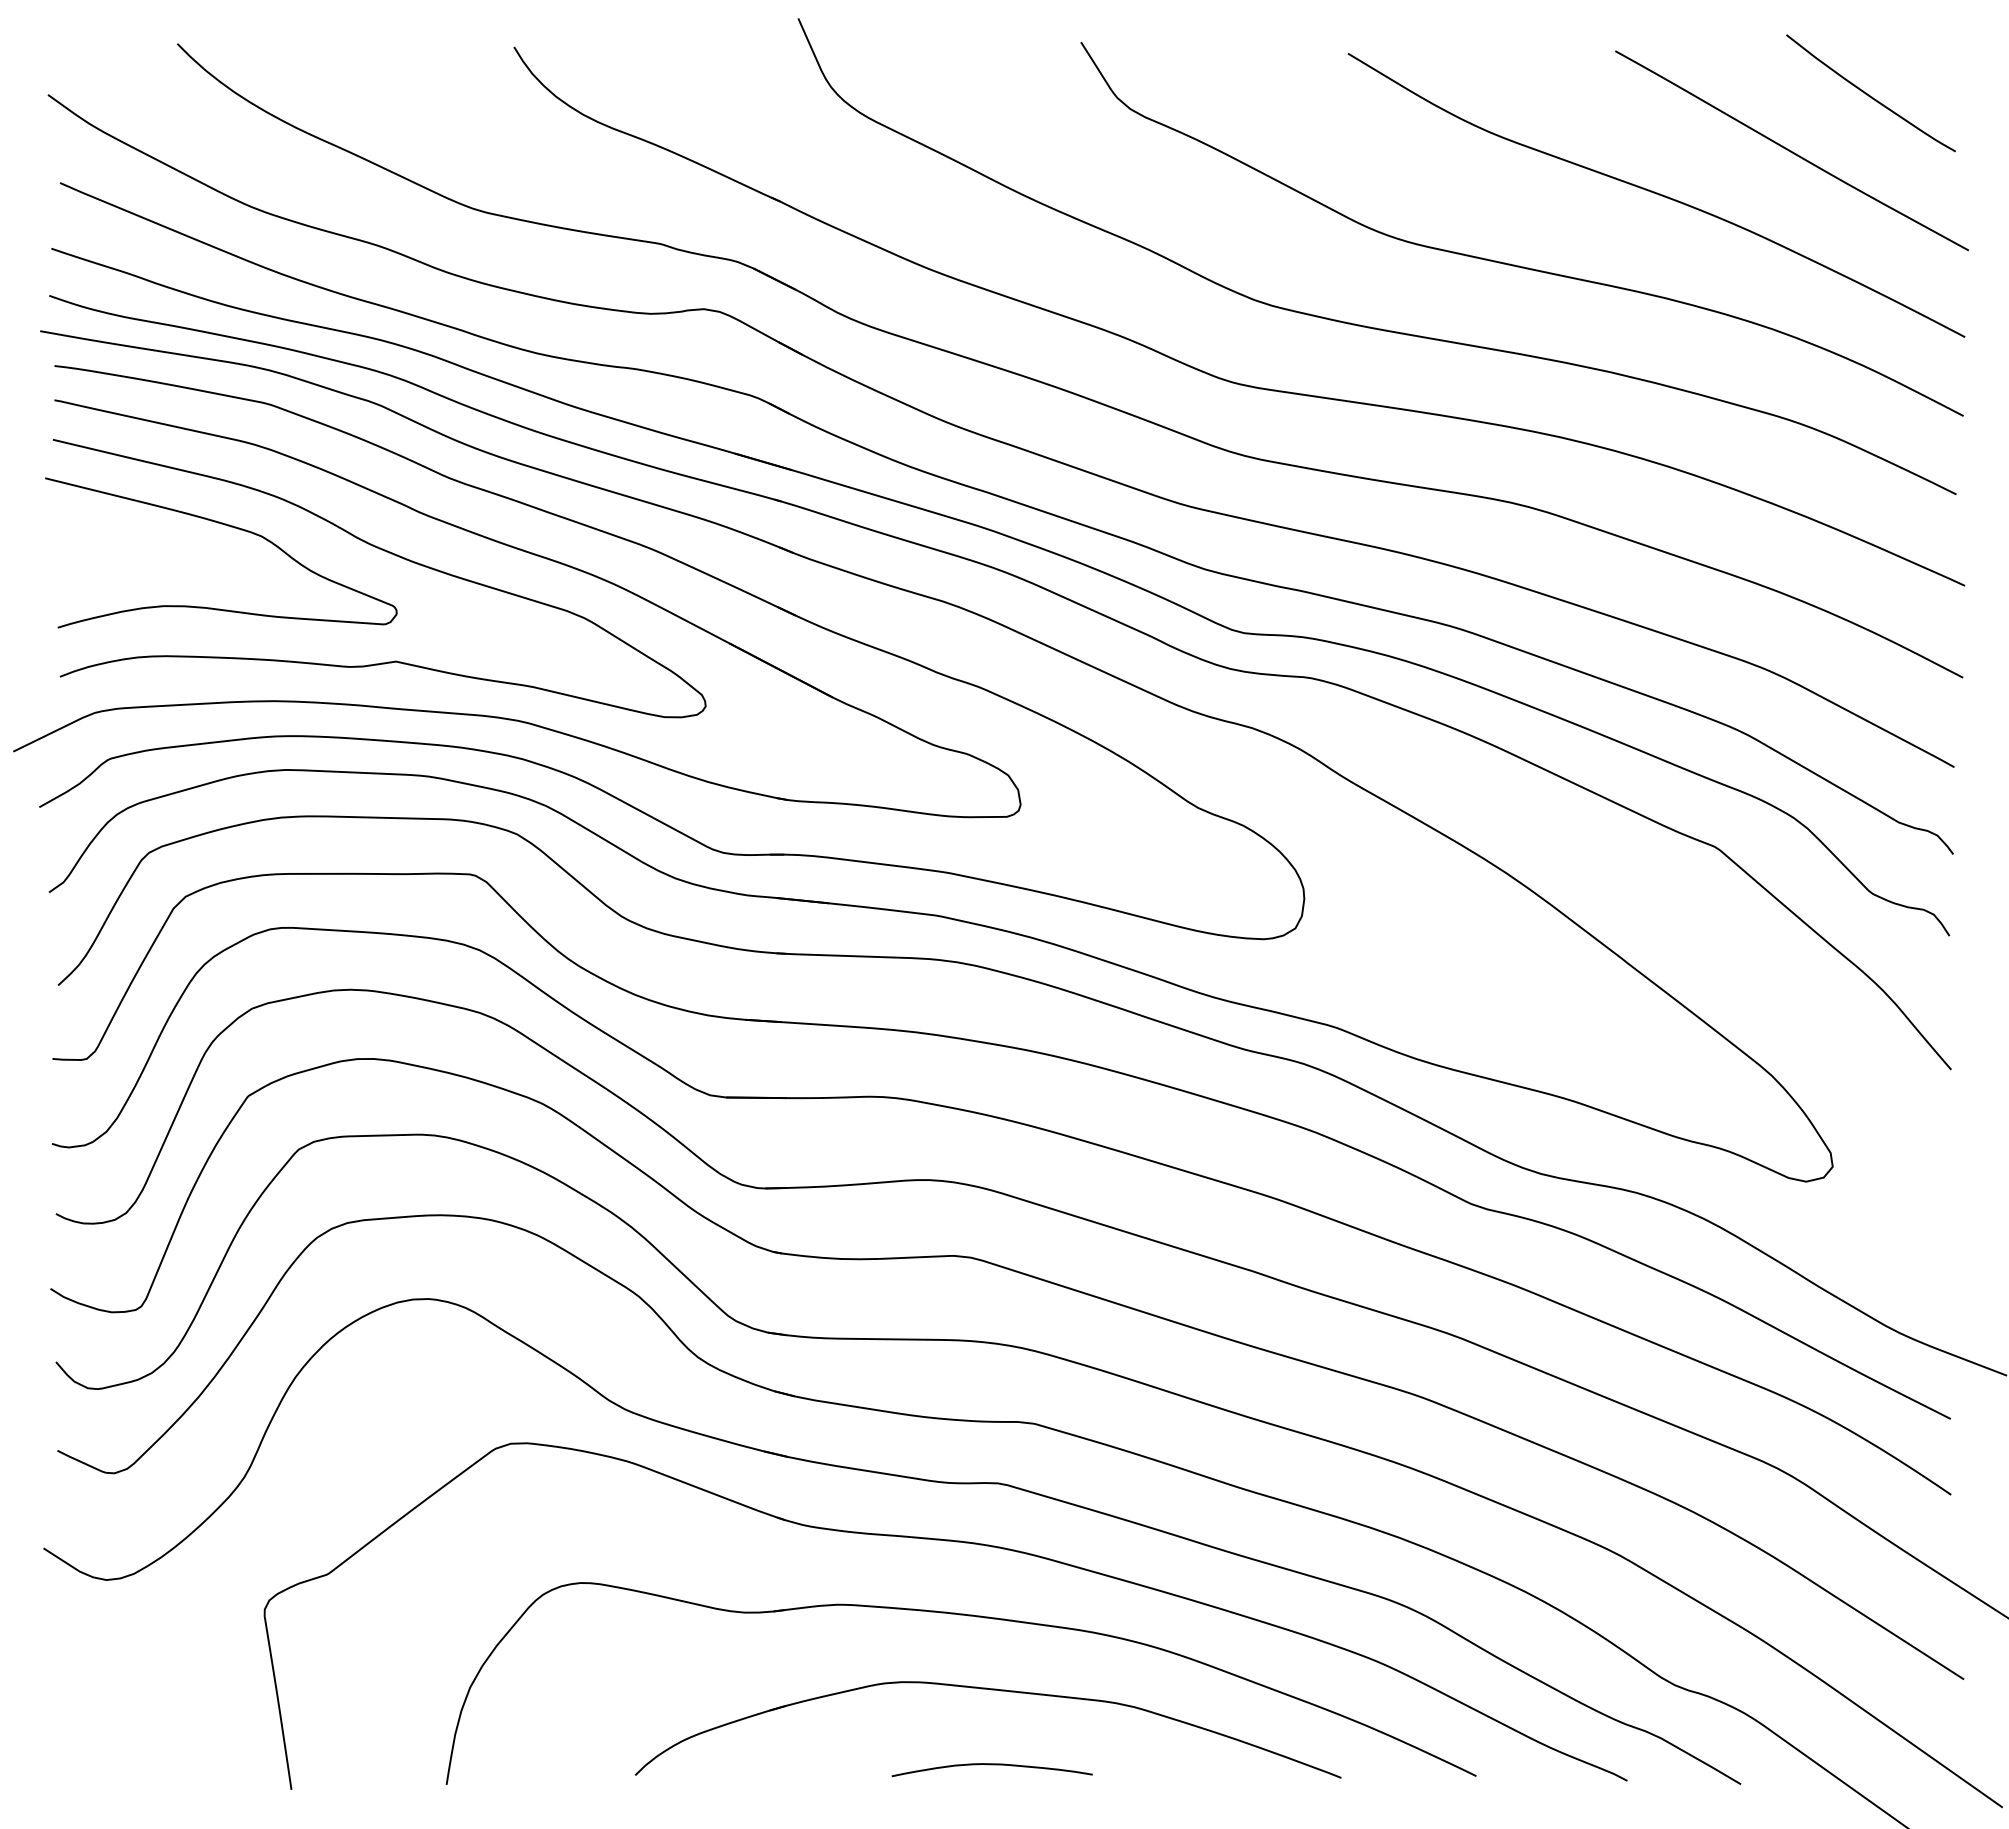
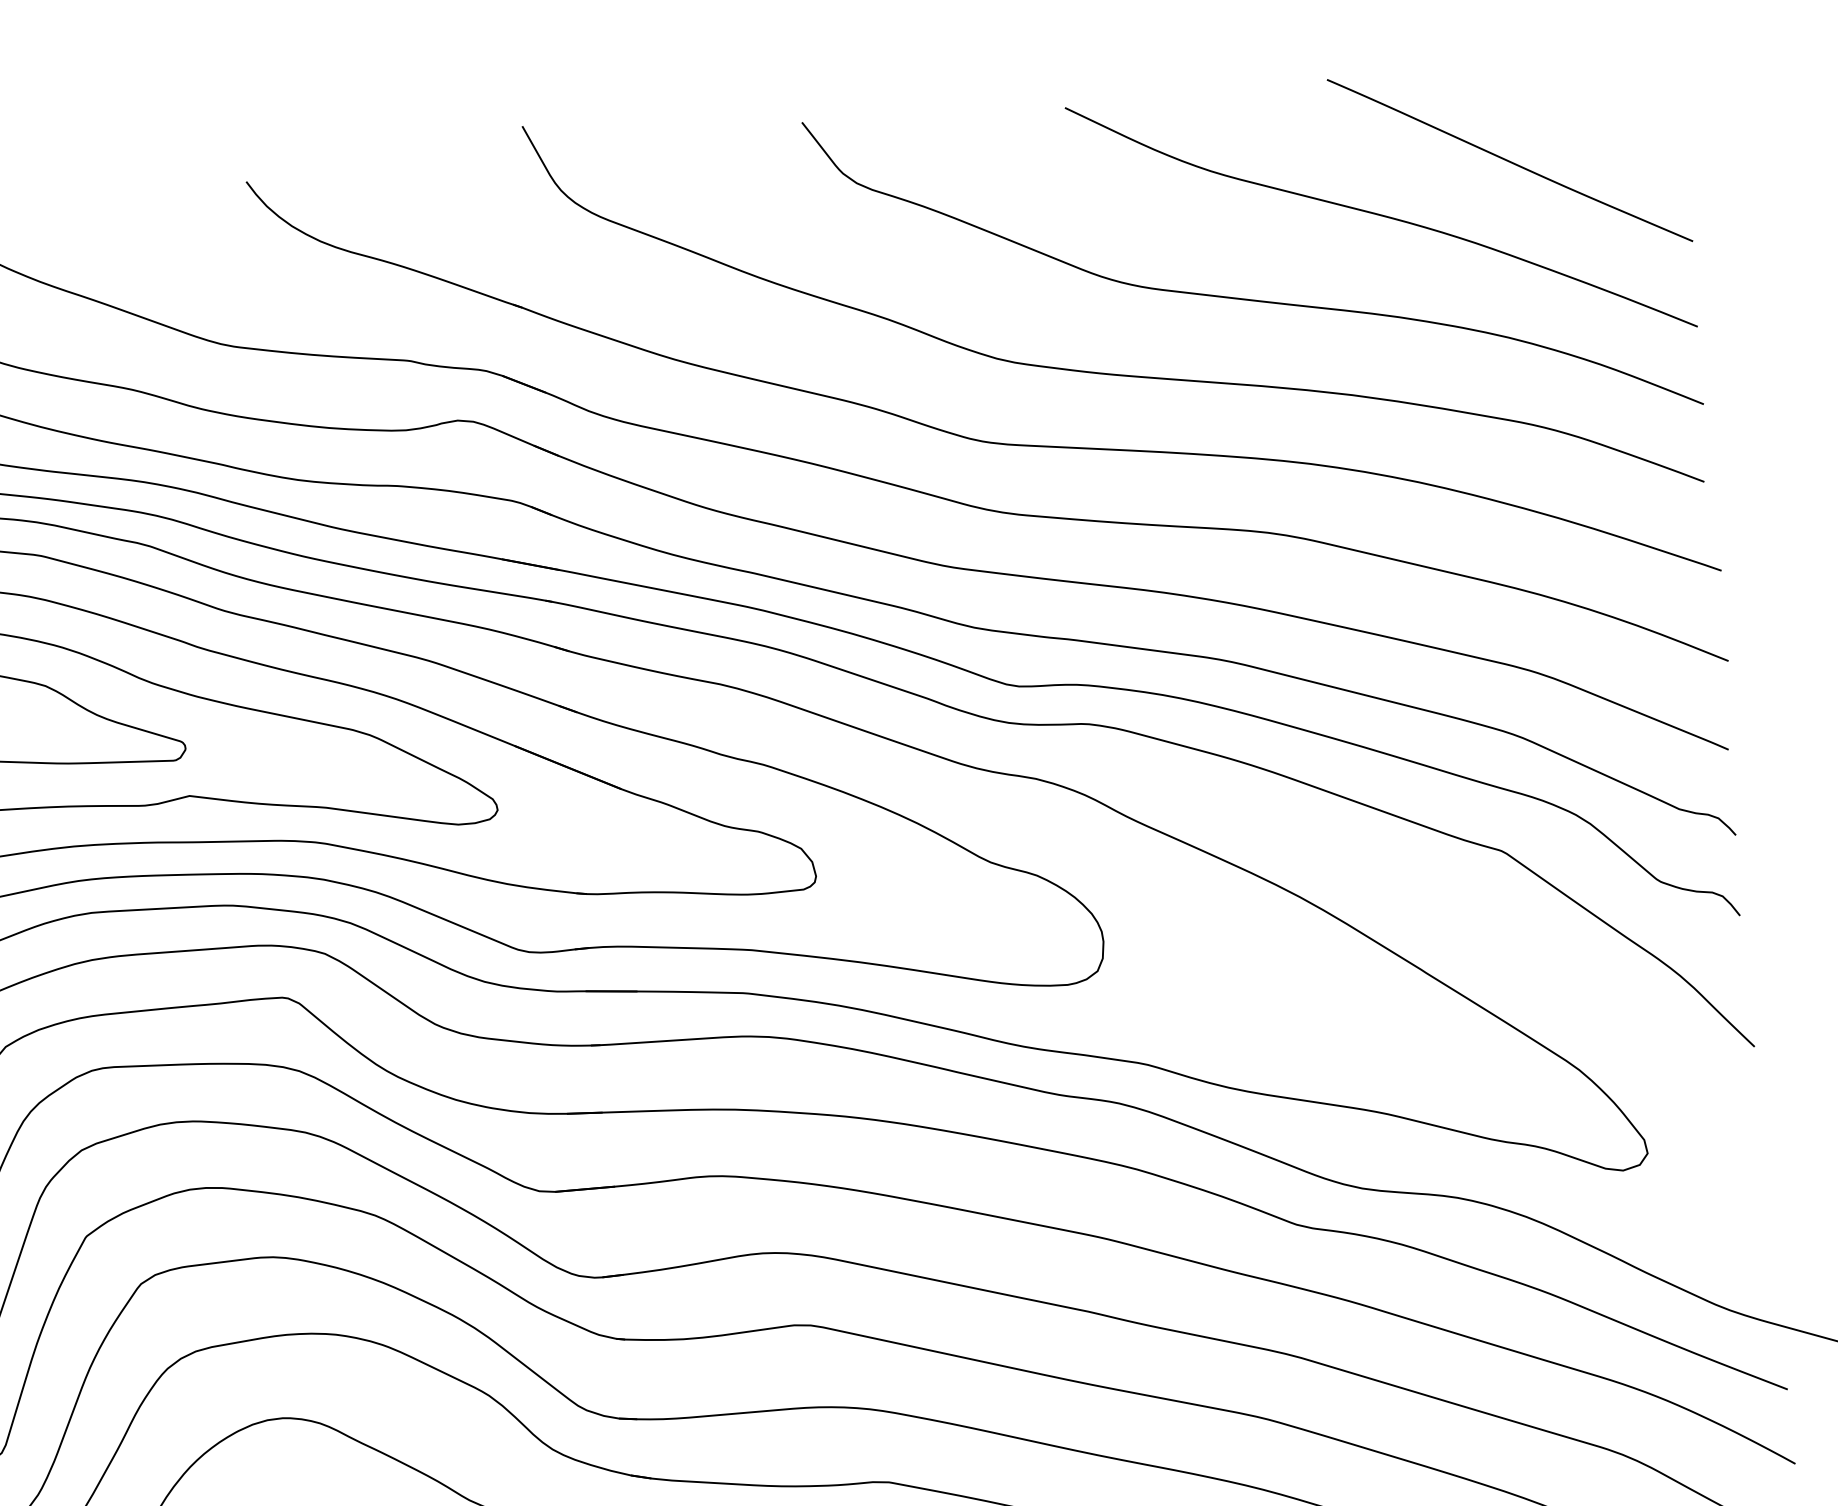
curve: (1869, 94) -> (1580, 97), removed

